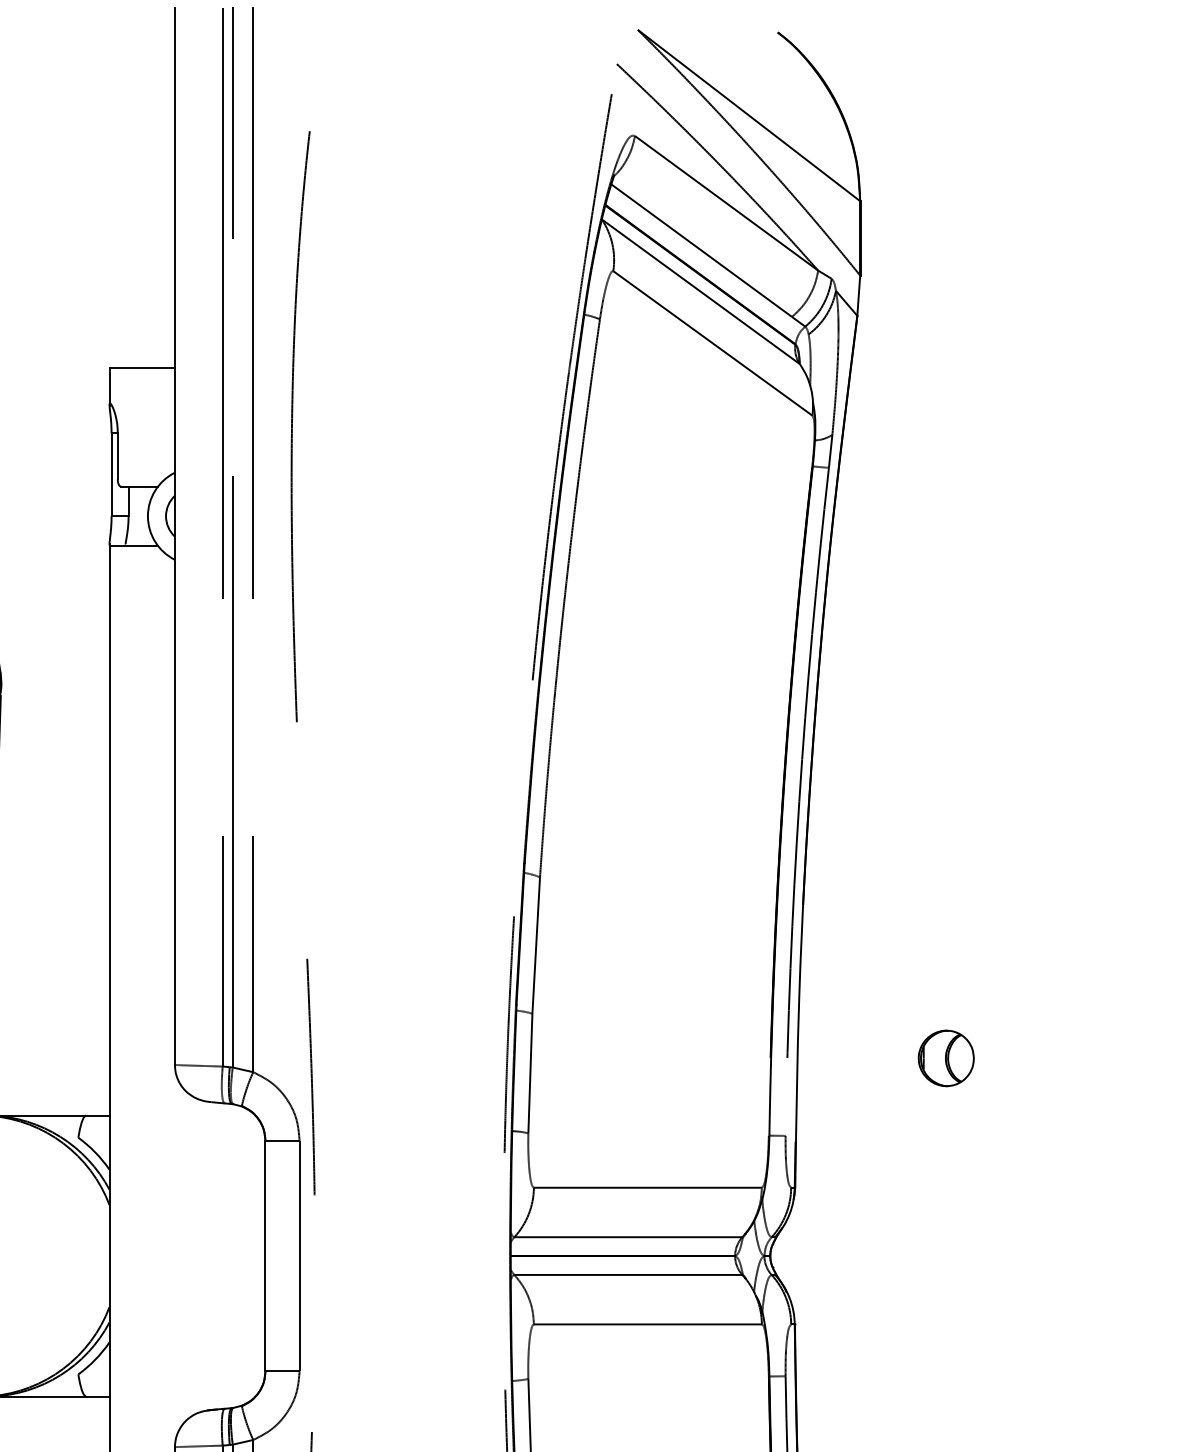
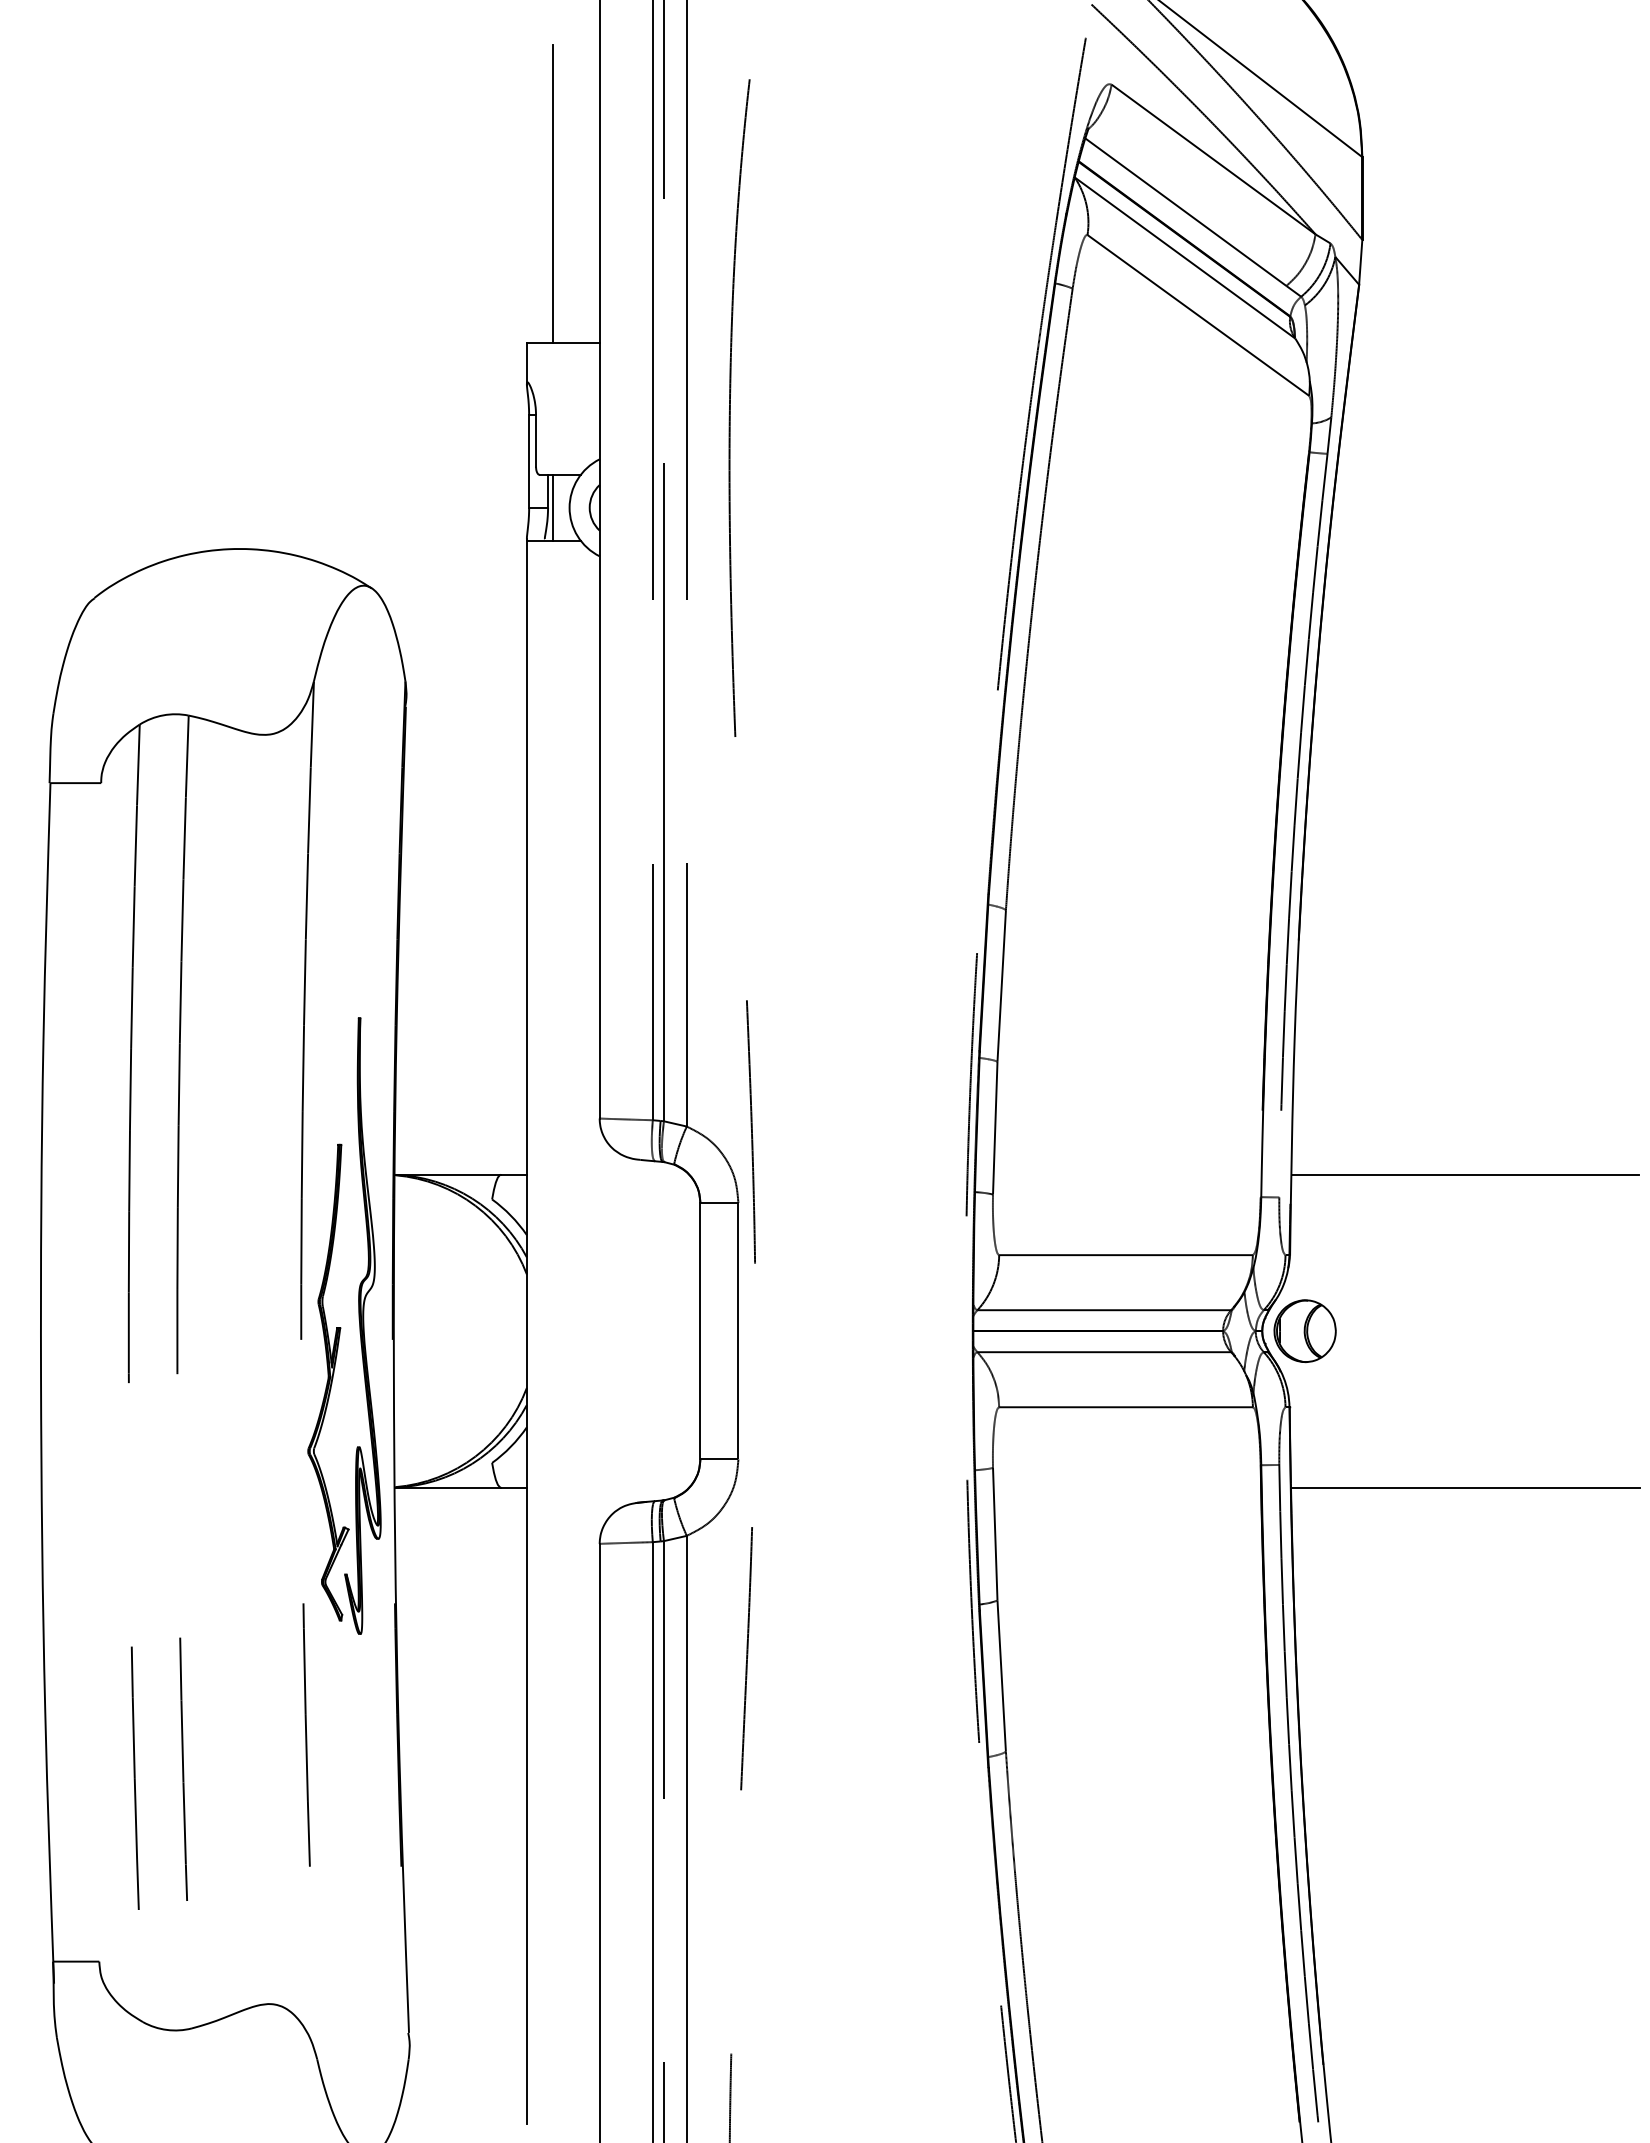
line: (132, 233) -> (552, 193), added
line: (132, 515) -> (552, 507), added
part: (945, 1058) -> (1304, 1331), moved
line: (952, 1115) -> (1464, 1174), added
line: (952, 1396) -> (1464, 1487), added

